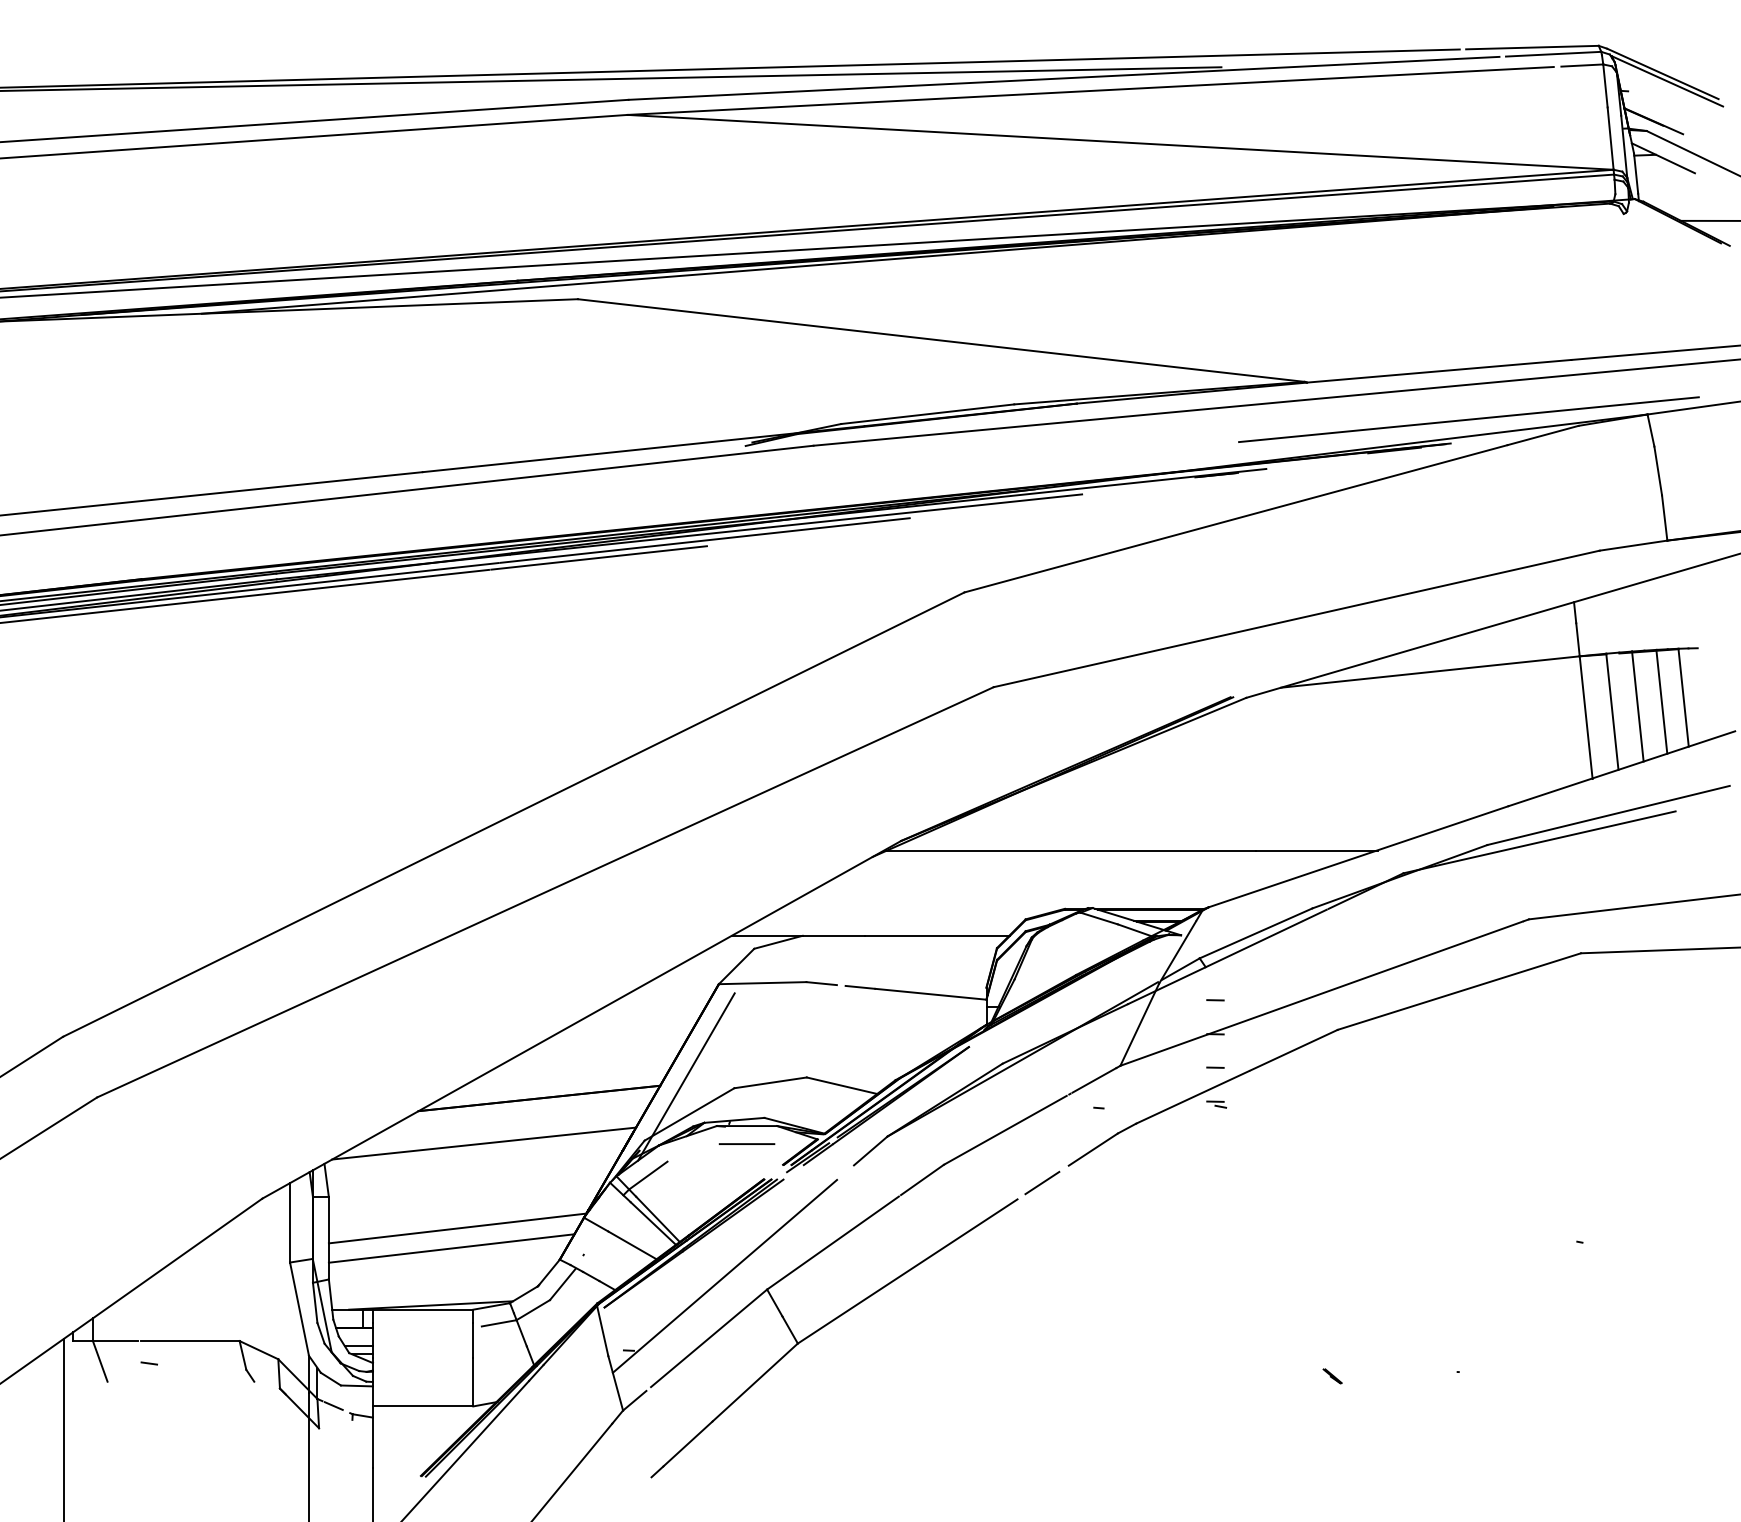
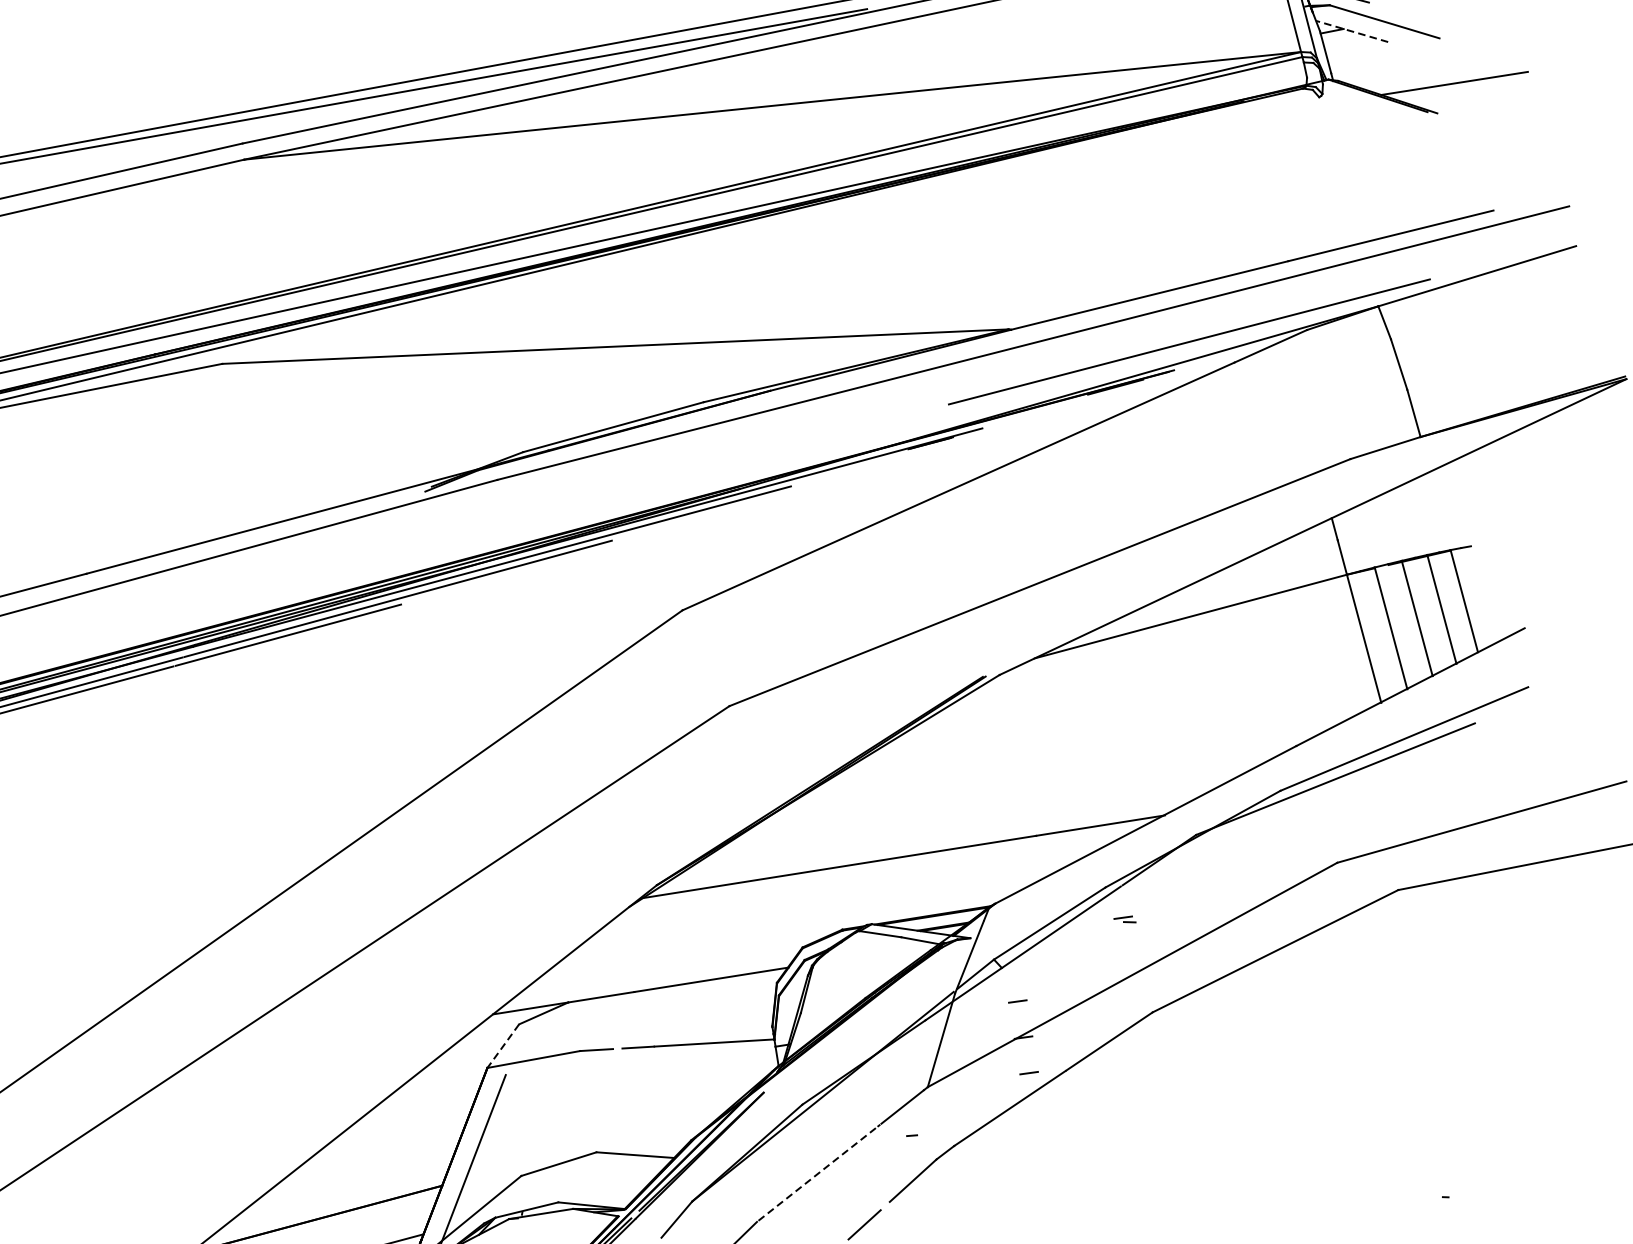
line: (1663, 158) -> (1352, 31), solid -> dashed
line: (736, 966) -> (503, 1046), solid -> dashed
part: (1216, 1104) -> (1124, 920), moved
line: (1004, 1130) -> (815, 1175), solid -> dashed
line: (746, 1144) -> (543, 1233), removed

